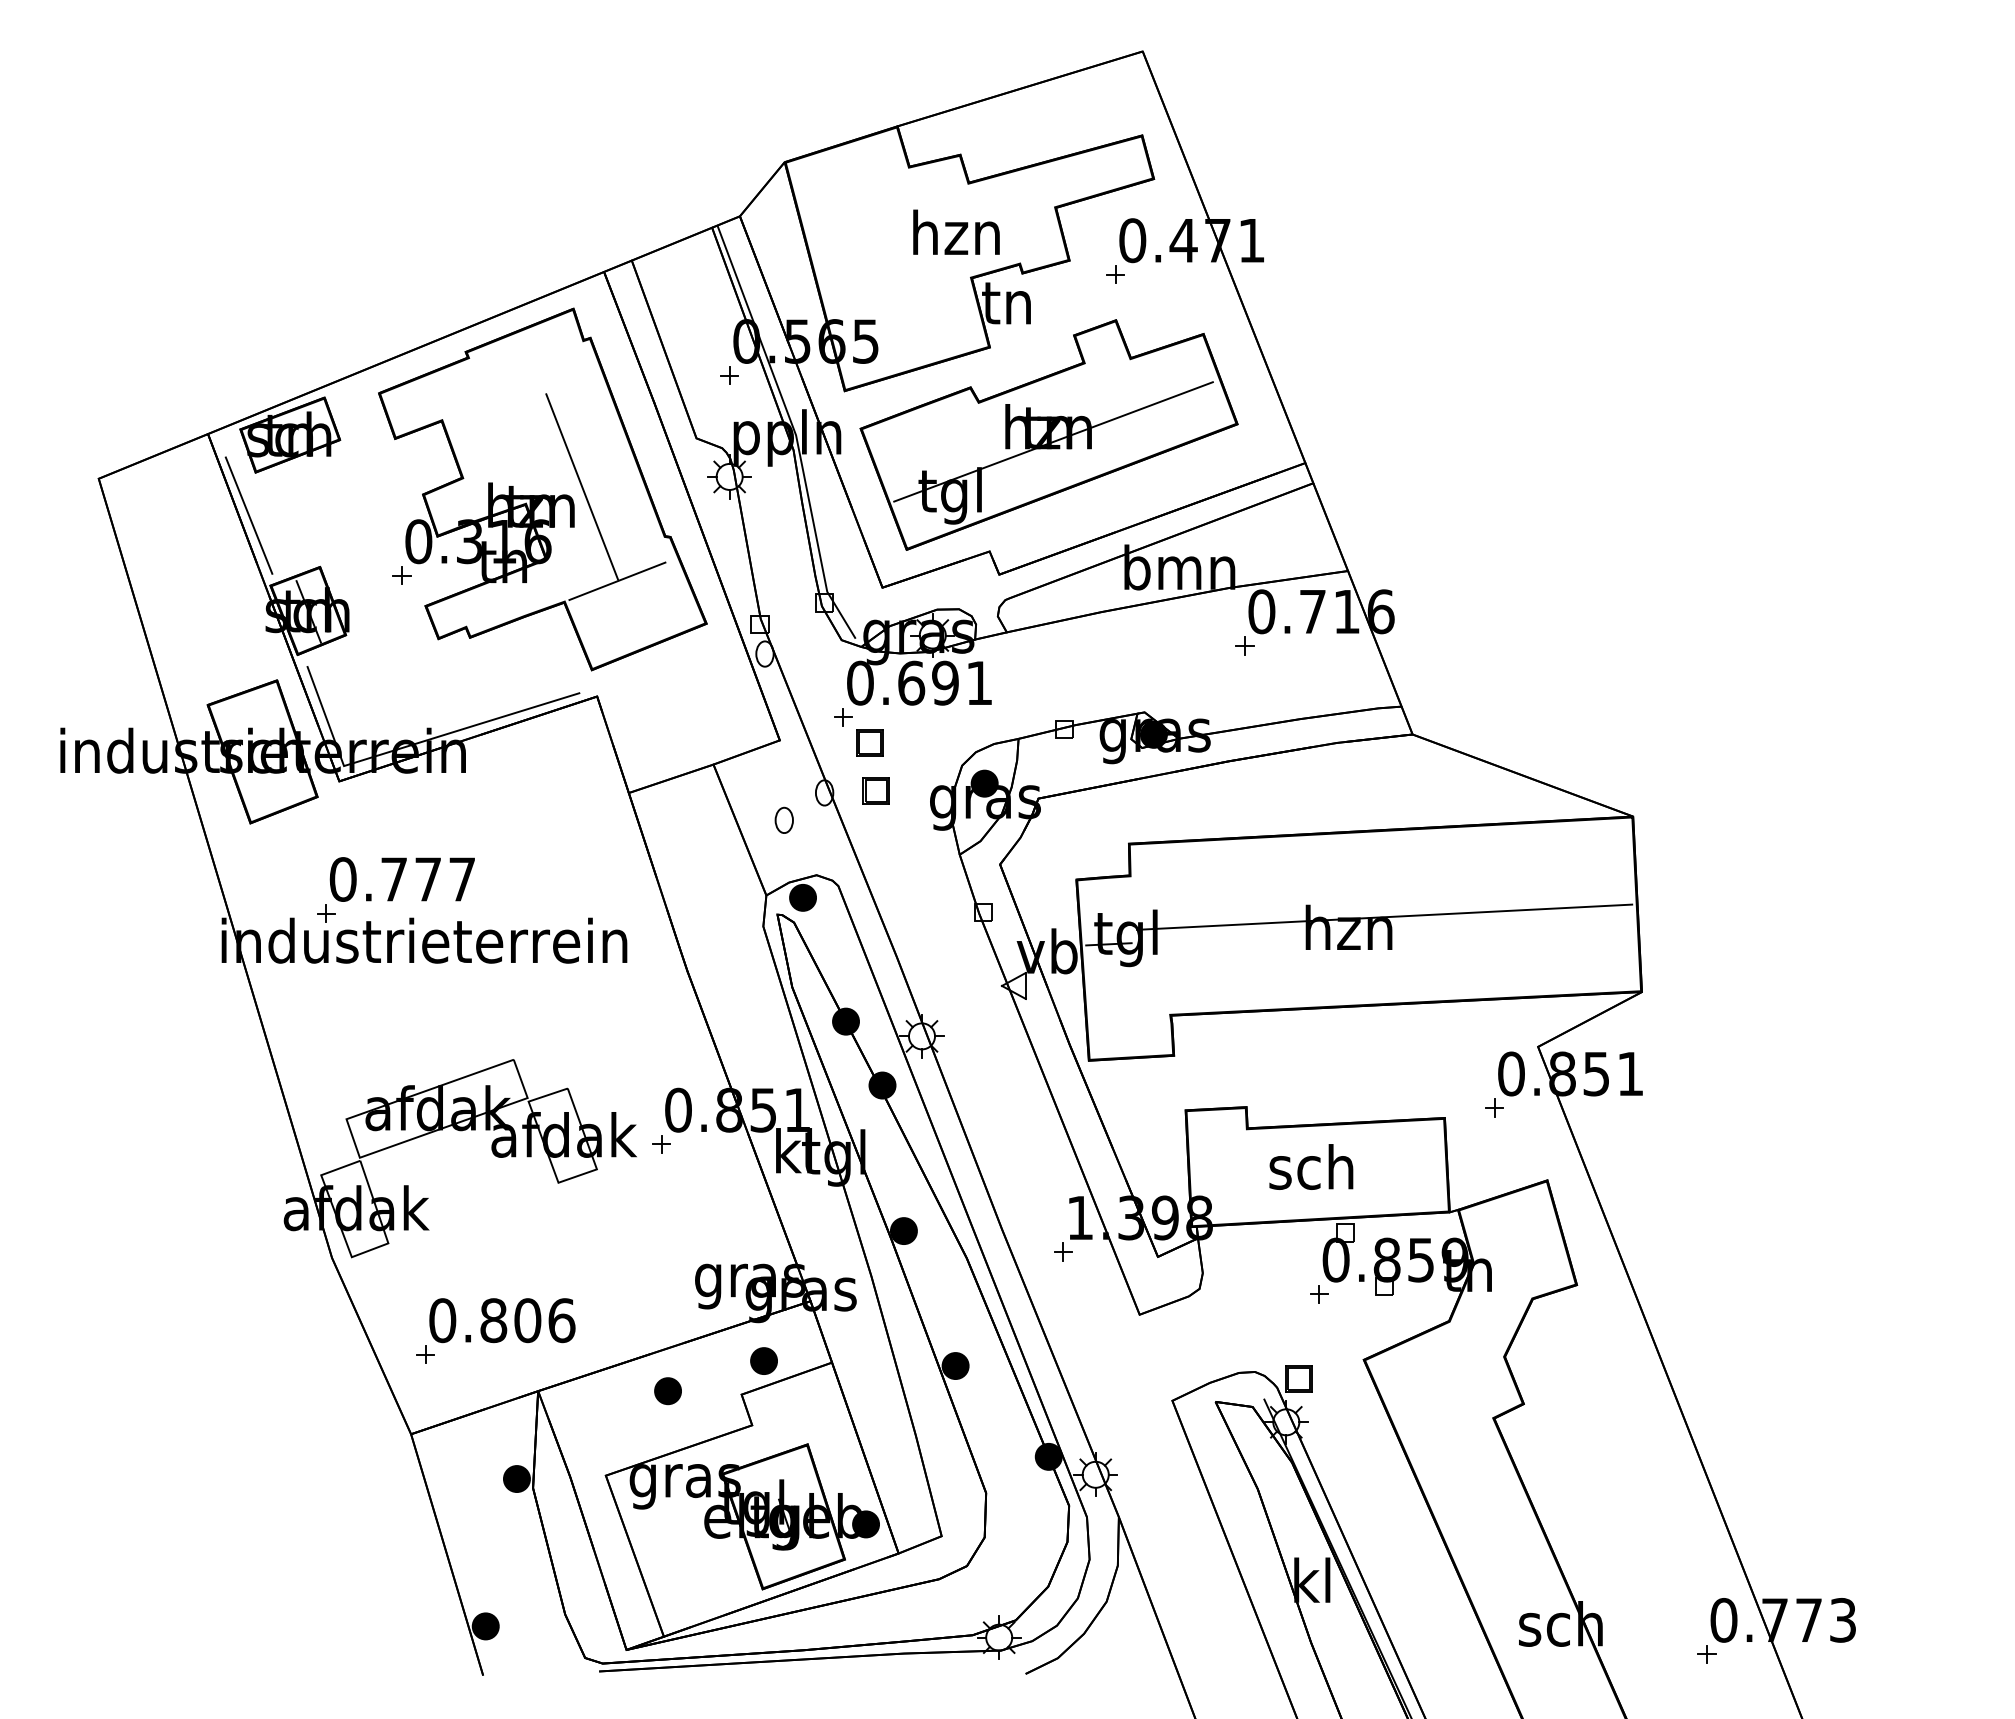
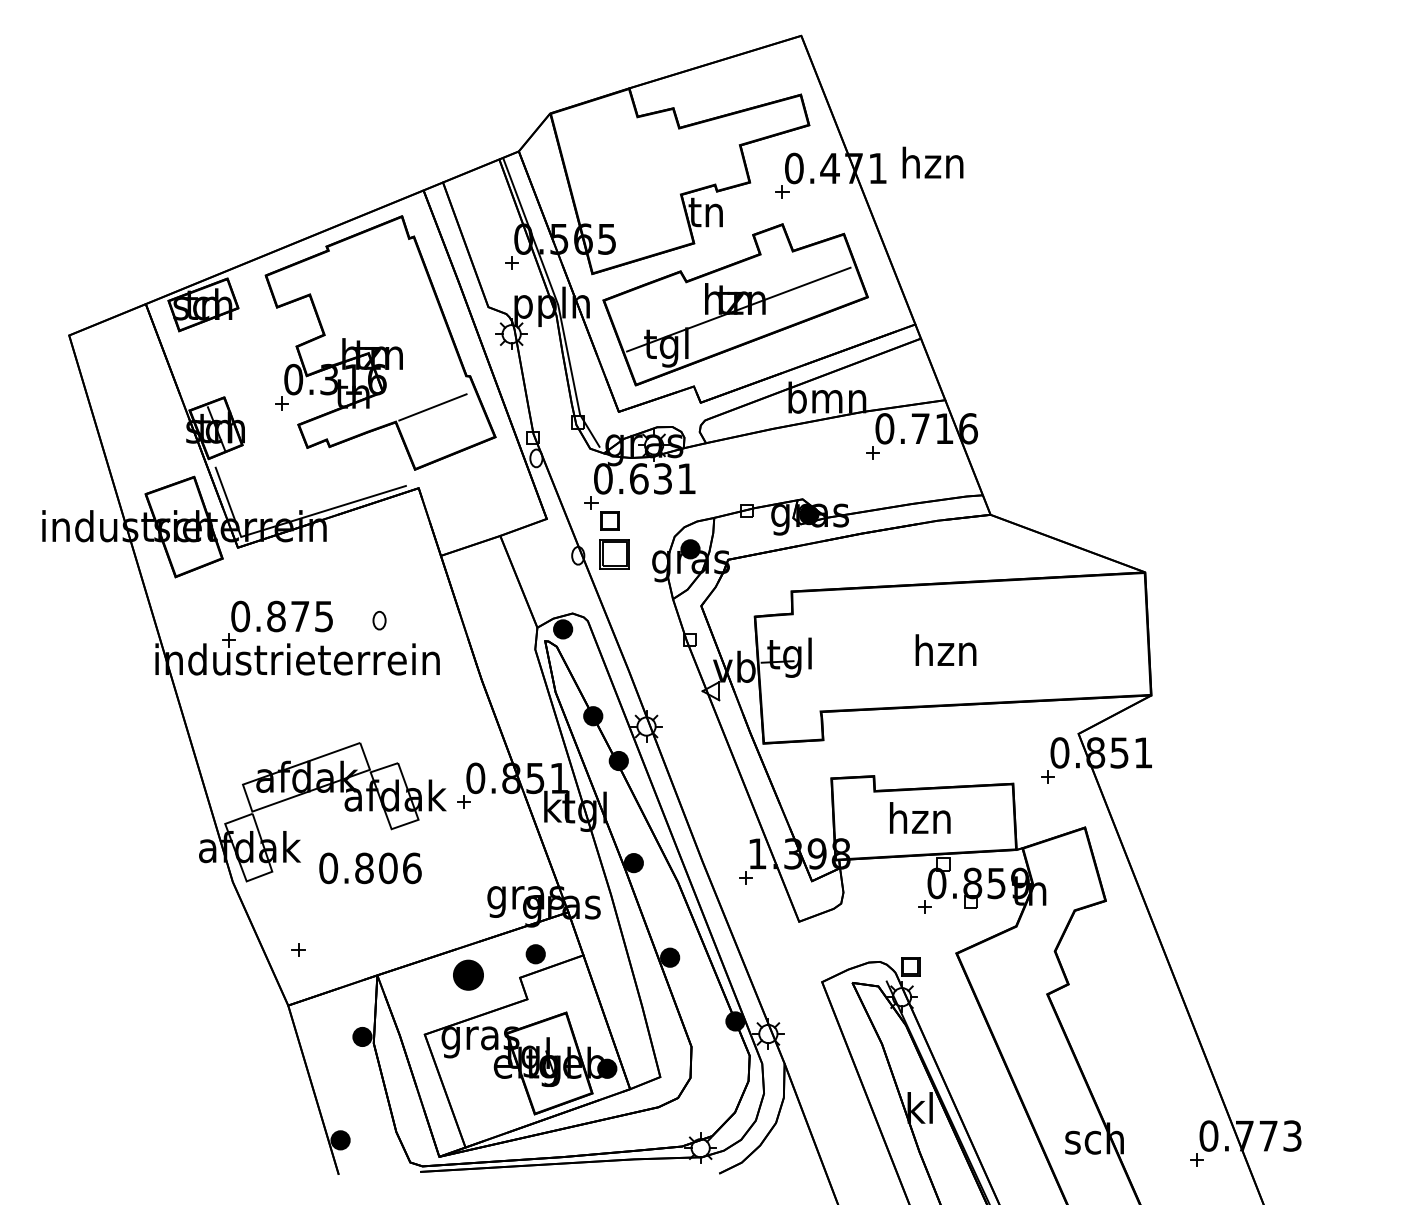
text: (956, 231) -> (933, 162), moved
line: (581, 486) -> (407, 340), removed
line: (248, 515) -> (174, 361), removed
text: (945, 682) -> (663, 478), 0.691 -> 0.631
part: (875, 790) -> (613, 554), size x1.6
part: (783, 819) -> (378, 620), moved
text: (427, 879) -> (299, 616), 0.777 -> 0.875
line: (1384, 916) -> (970, 642), removed
text: (1312, 1166) -> (920, 817), sch -> hzn
text: (502, 1320) -> (370, 868), moved
part: (667, 1391) -> (468, 975), size x1.6

